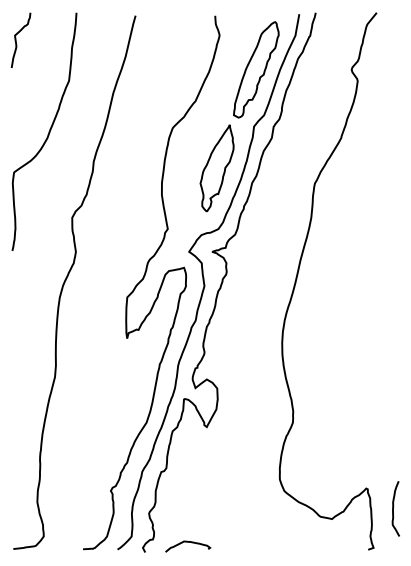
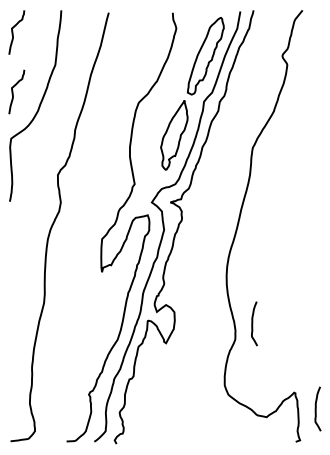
curve: (16, 113) -> (13, 91), added
curve: (314, 402) -> (252, 323), added
curve: (188, 542) -> (151, 436), removed

